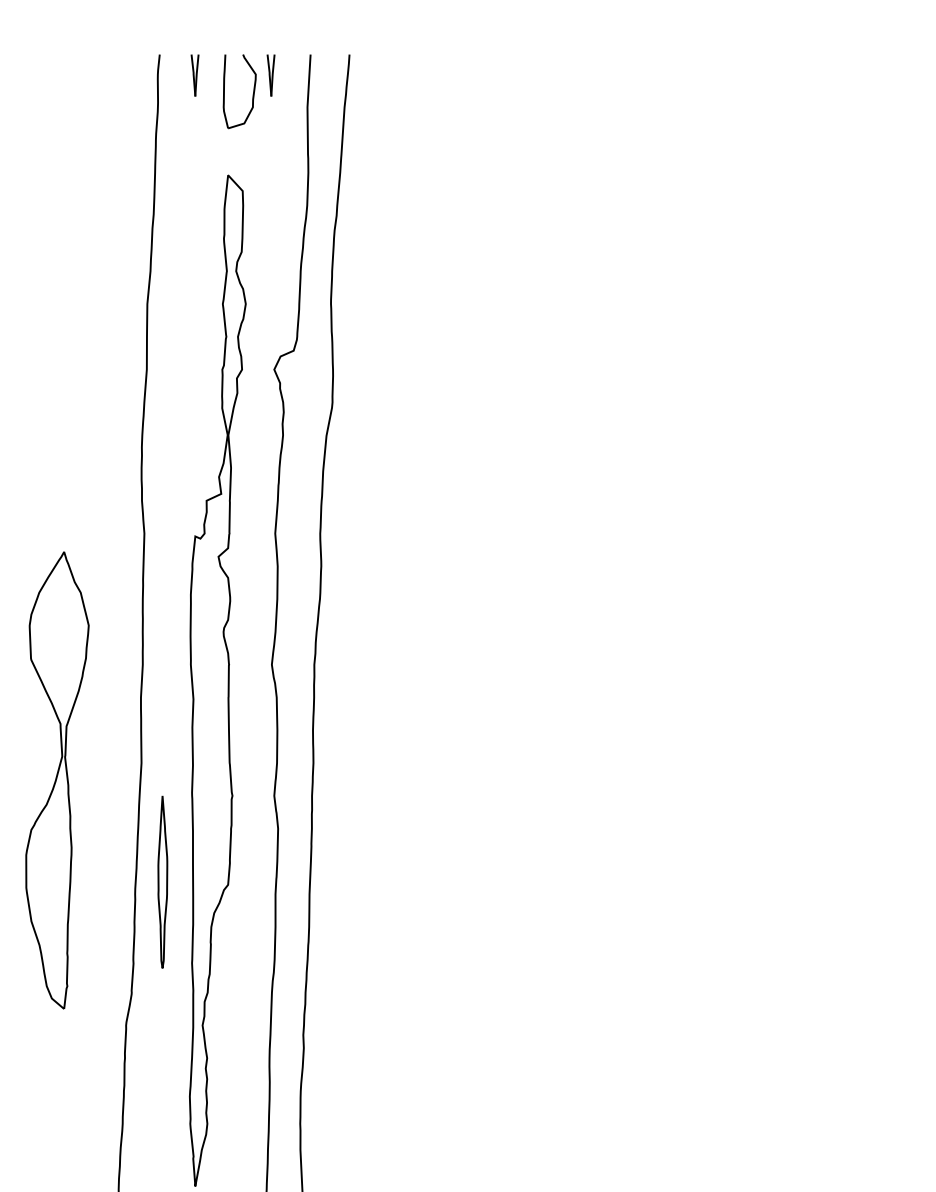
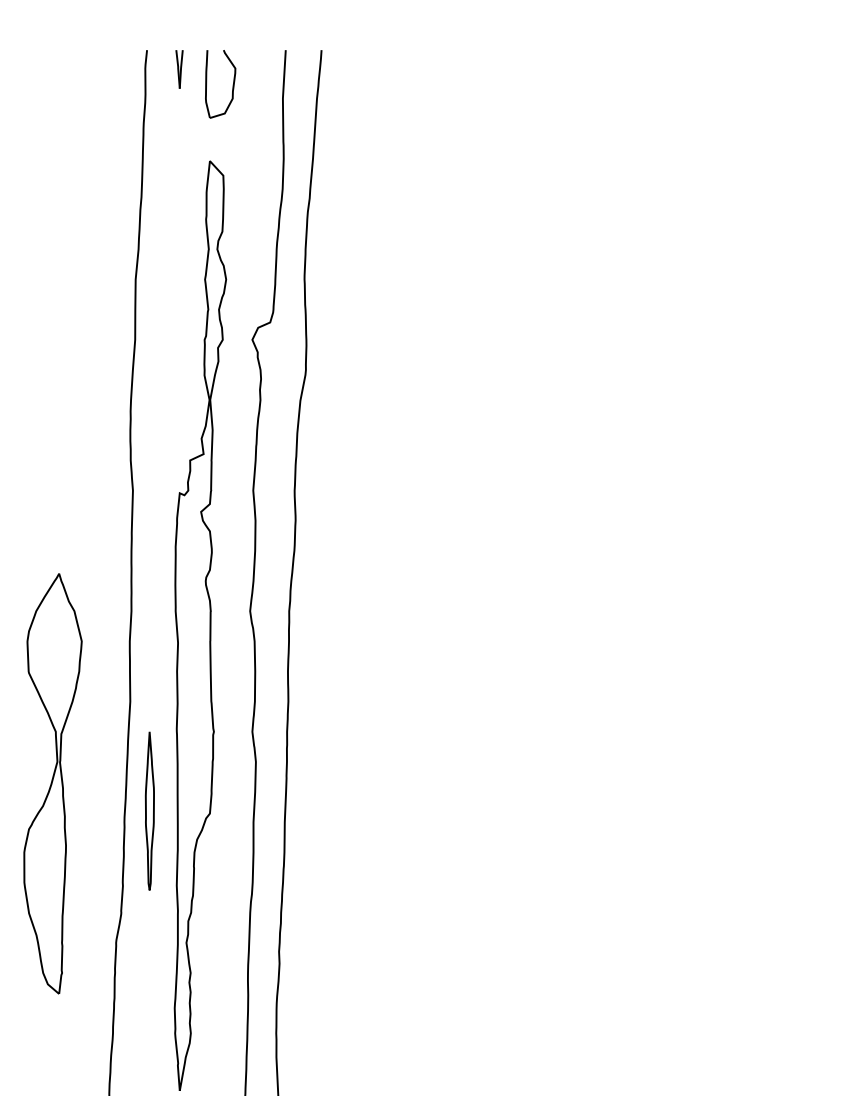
part: (270, 75) -> (248, 69), removed
part: (57, 780) -> (53, 783), moved

